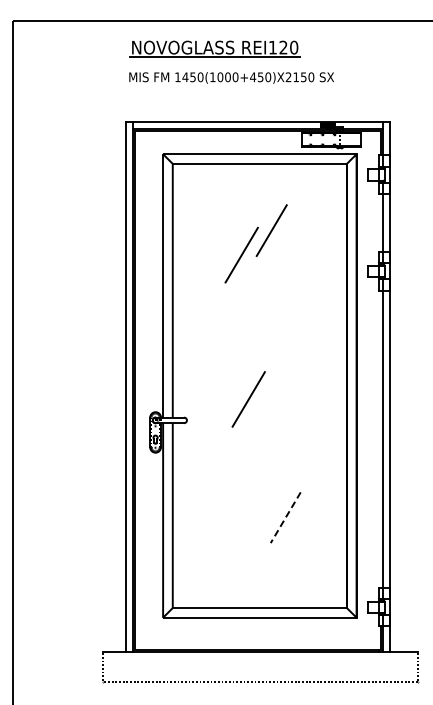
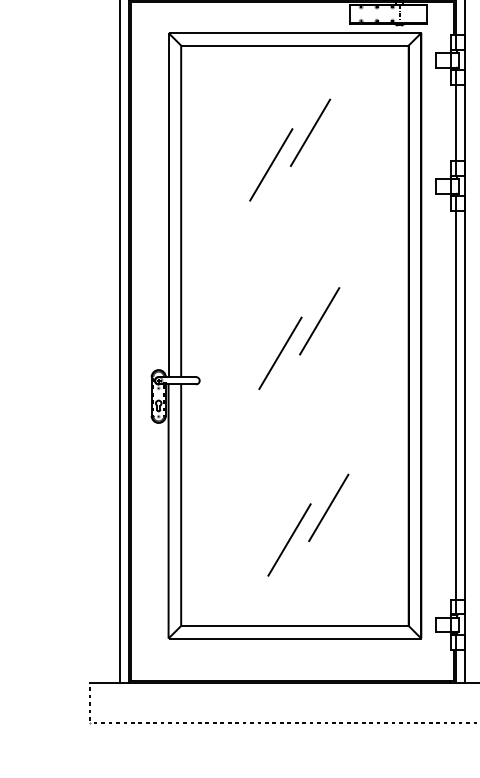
line: (278, 374) -> (319, 320), added
line: (285, 518) -> (328, 508), dashed -> solid
line: (255, 541) -> (289, 538), added

